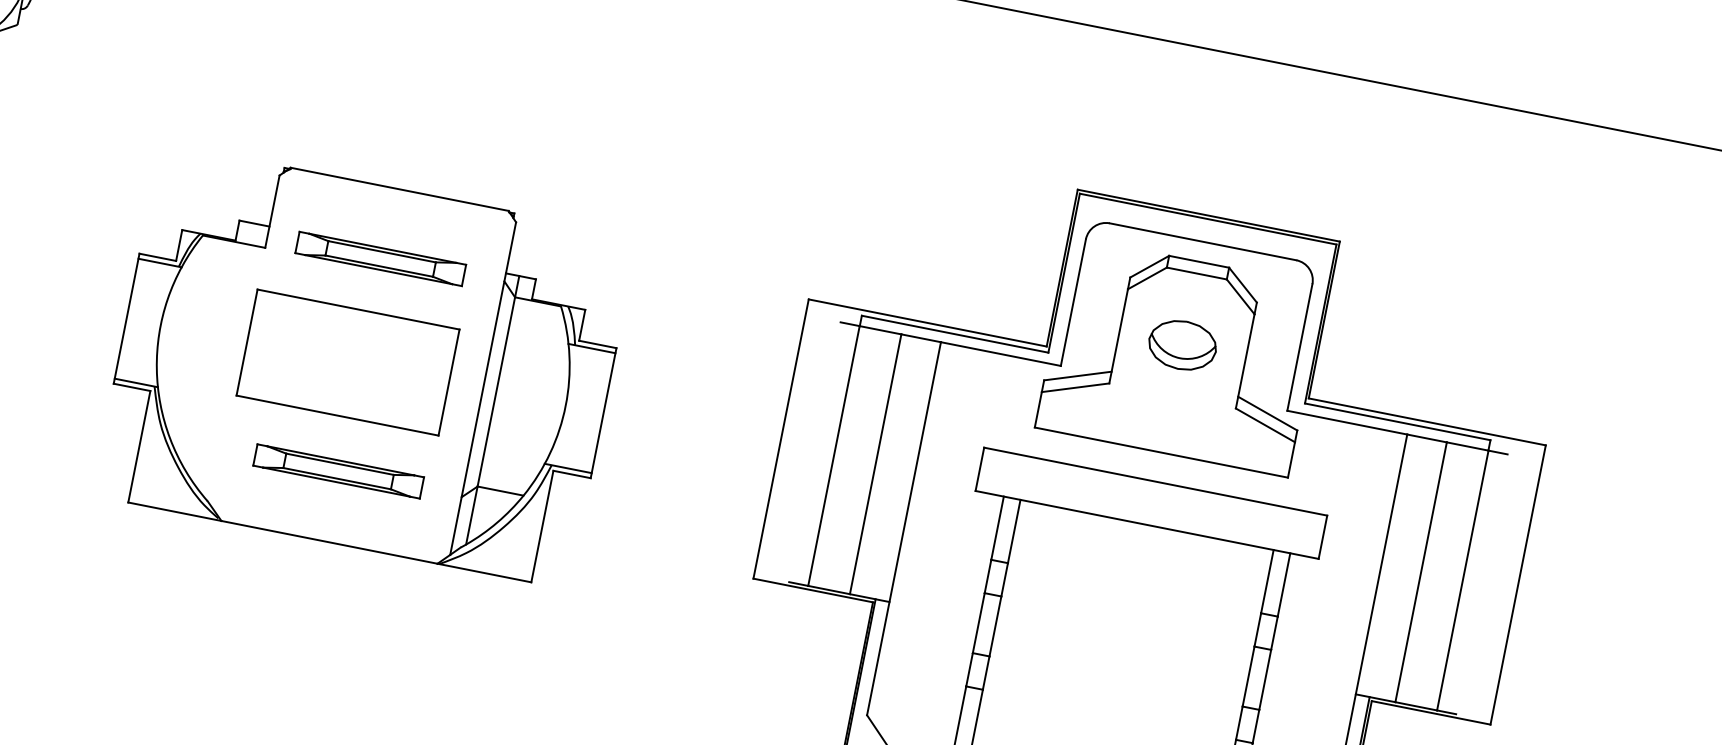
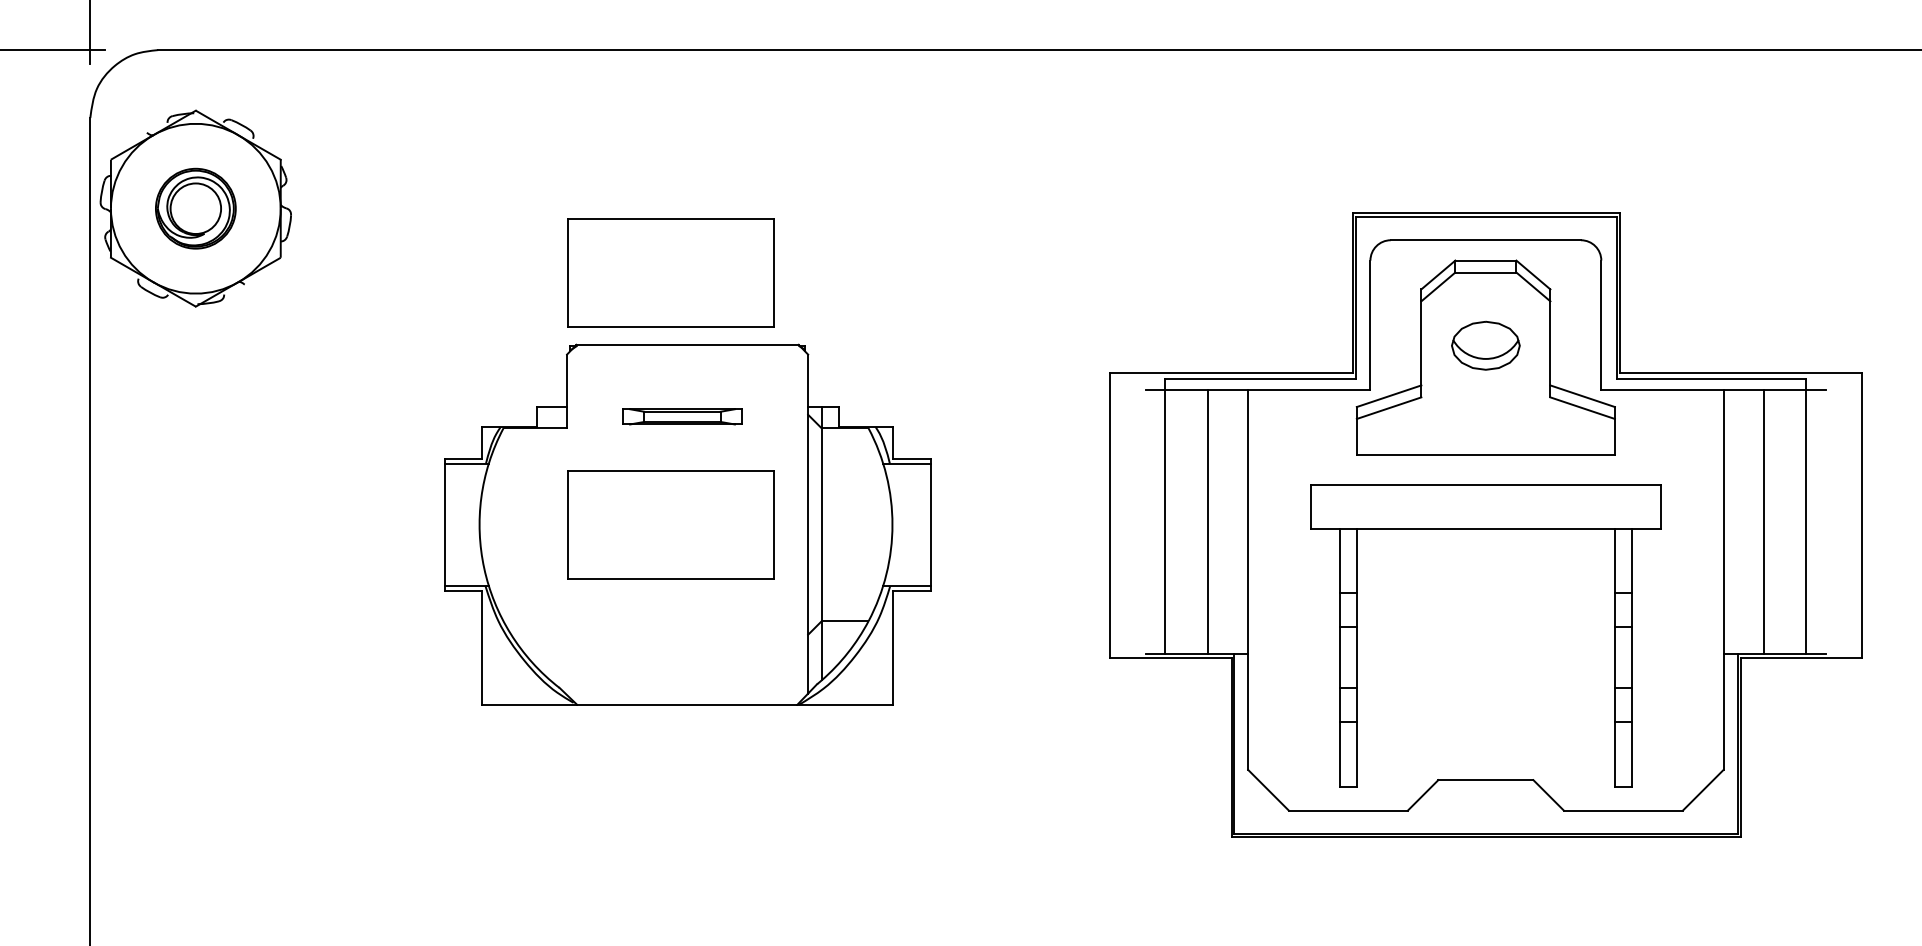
part: (397, 115) -> (670, 272), added
part: (380, 258) -> (682, 416), size x0.7
part: (338, 471) -> (682, 633), removed

